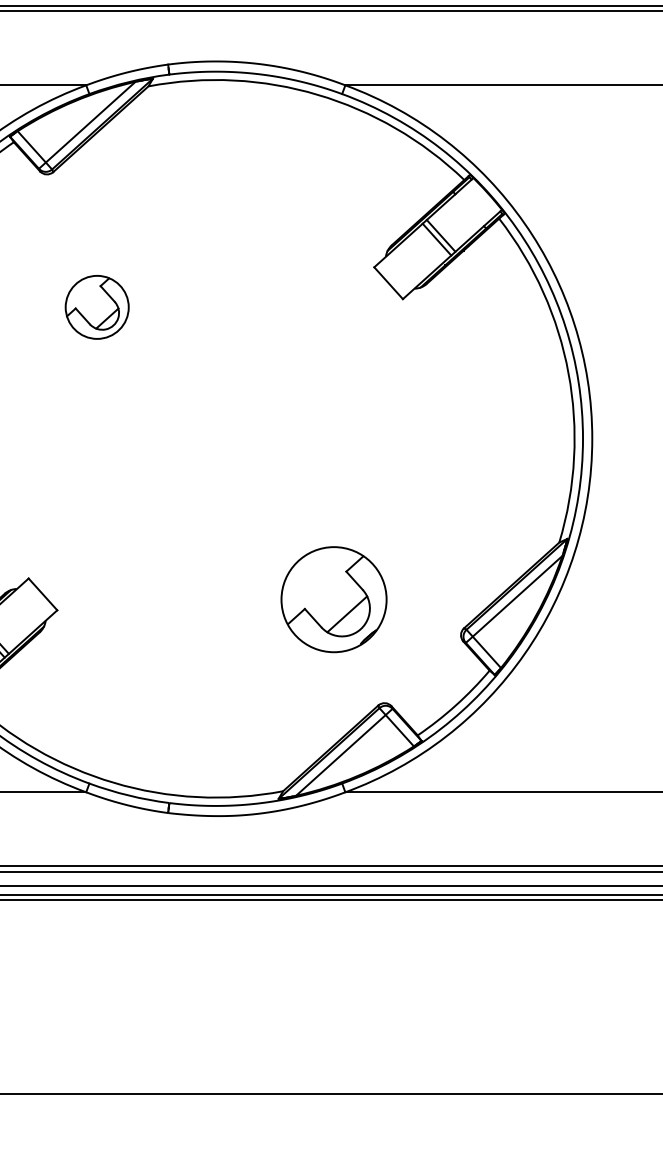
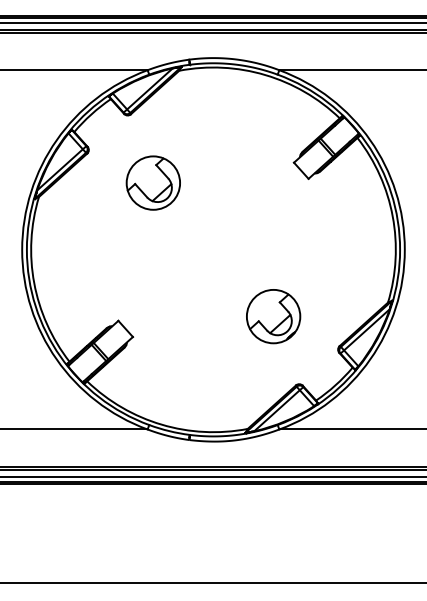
part: (95, 306) -> (152, 182), size x1.67
part: (333, 599) -> (273, 316), moved

